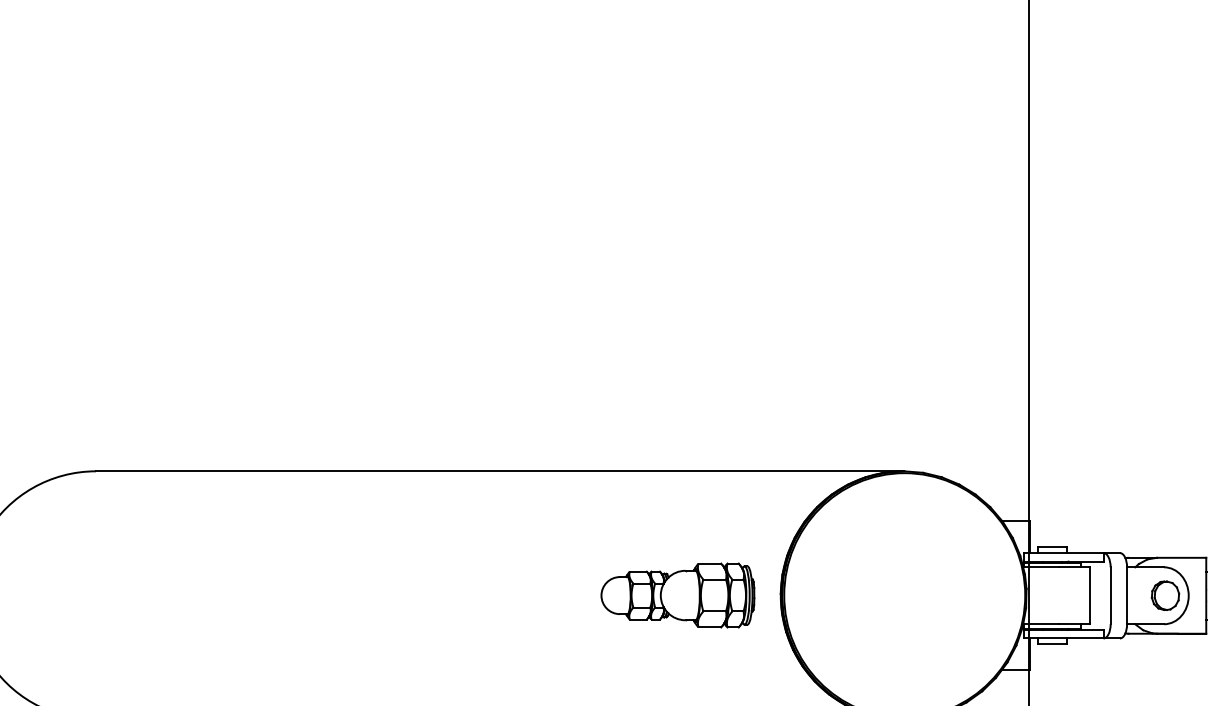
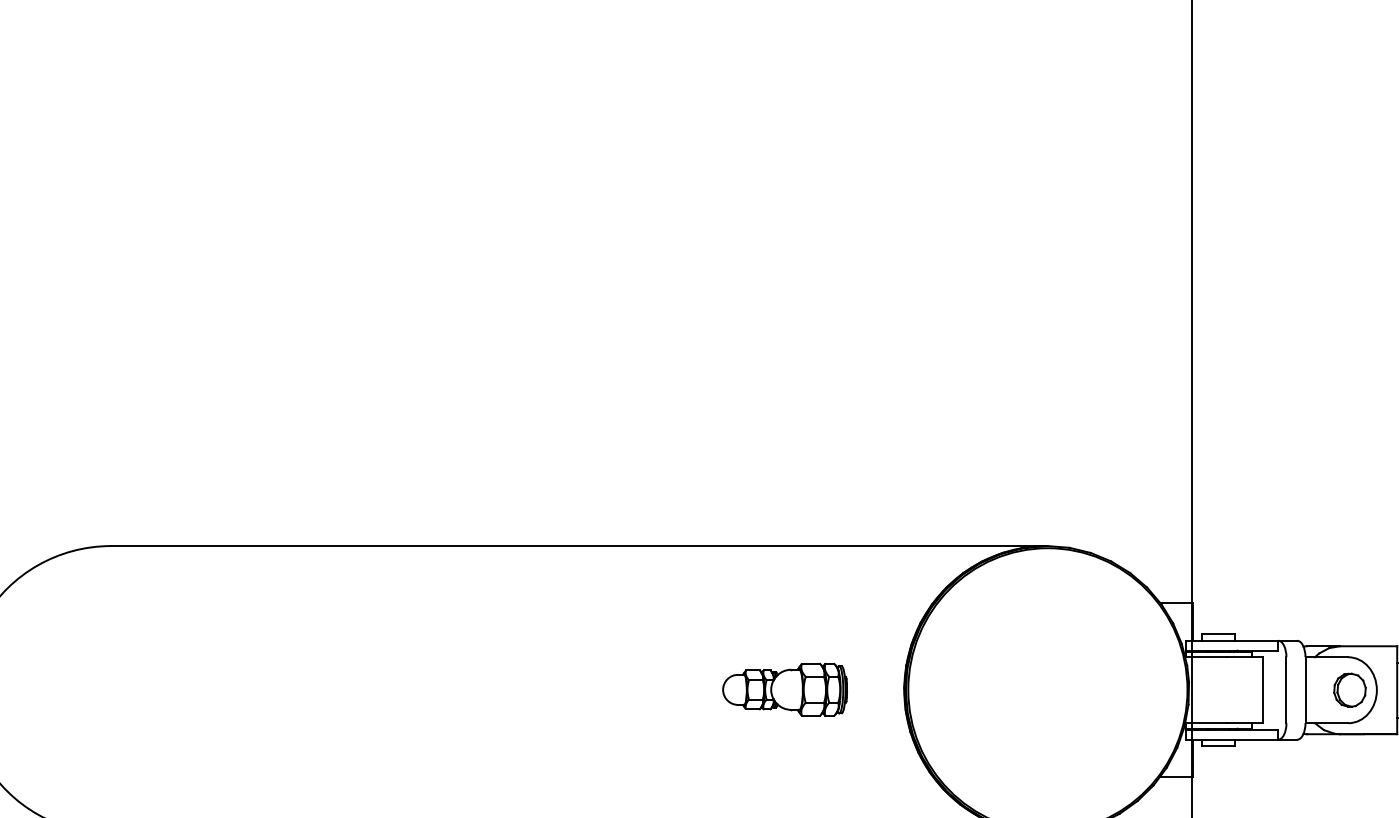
part: (677, 595) -> (784, 689), size x0.7

